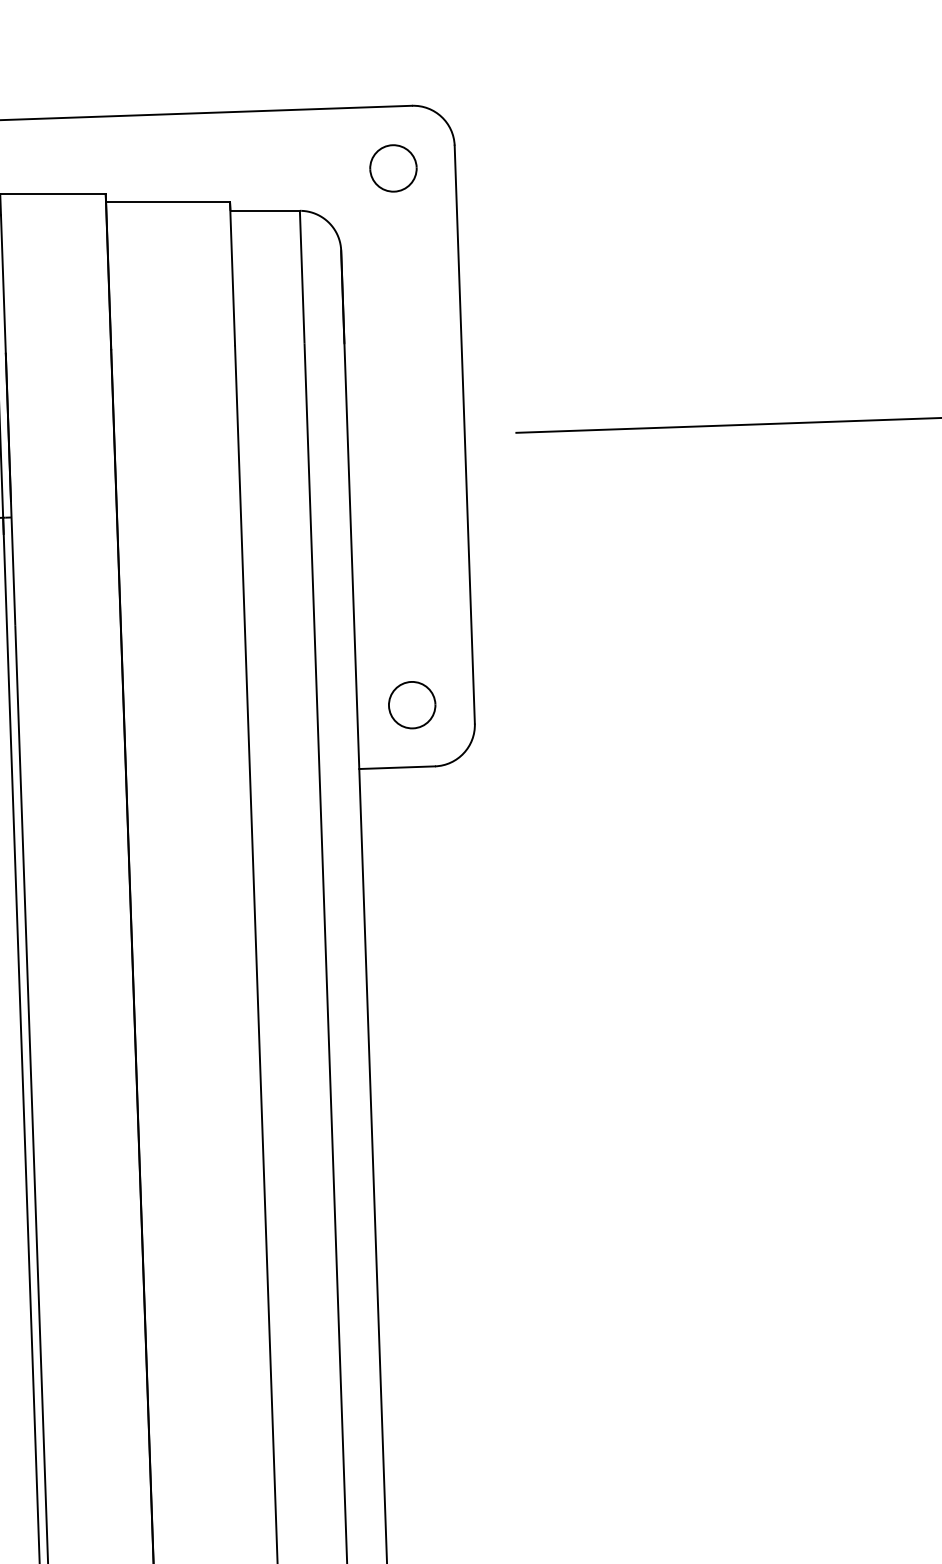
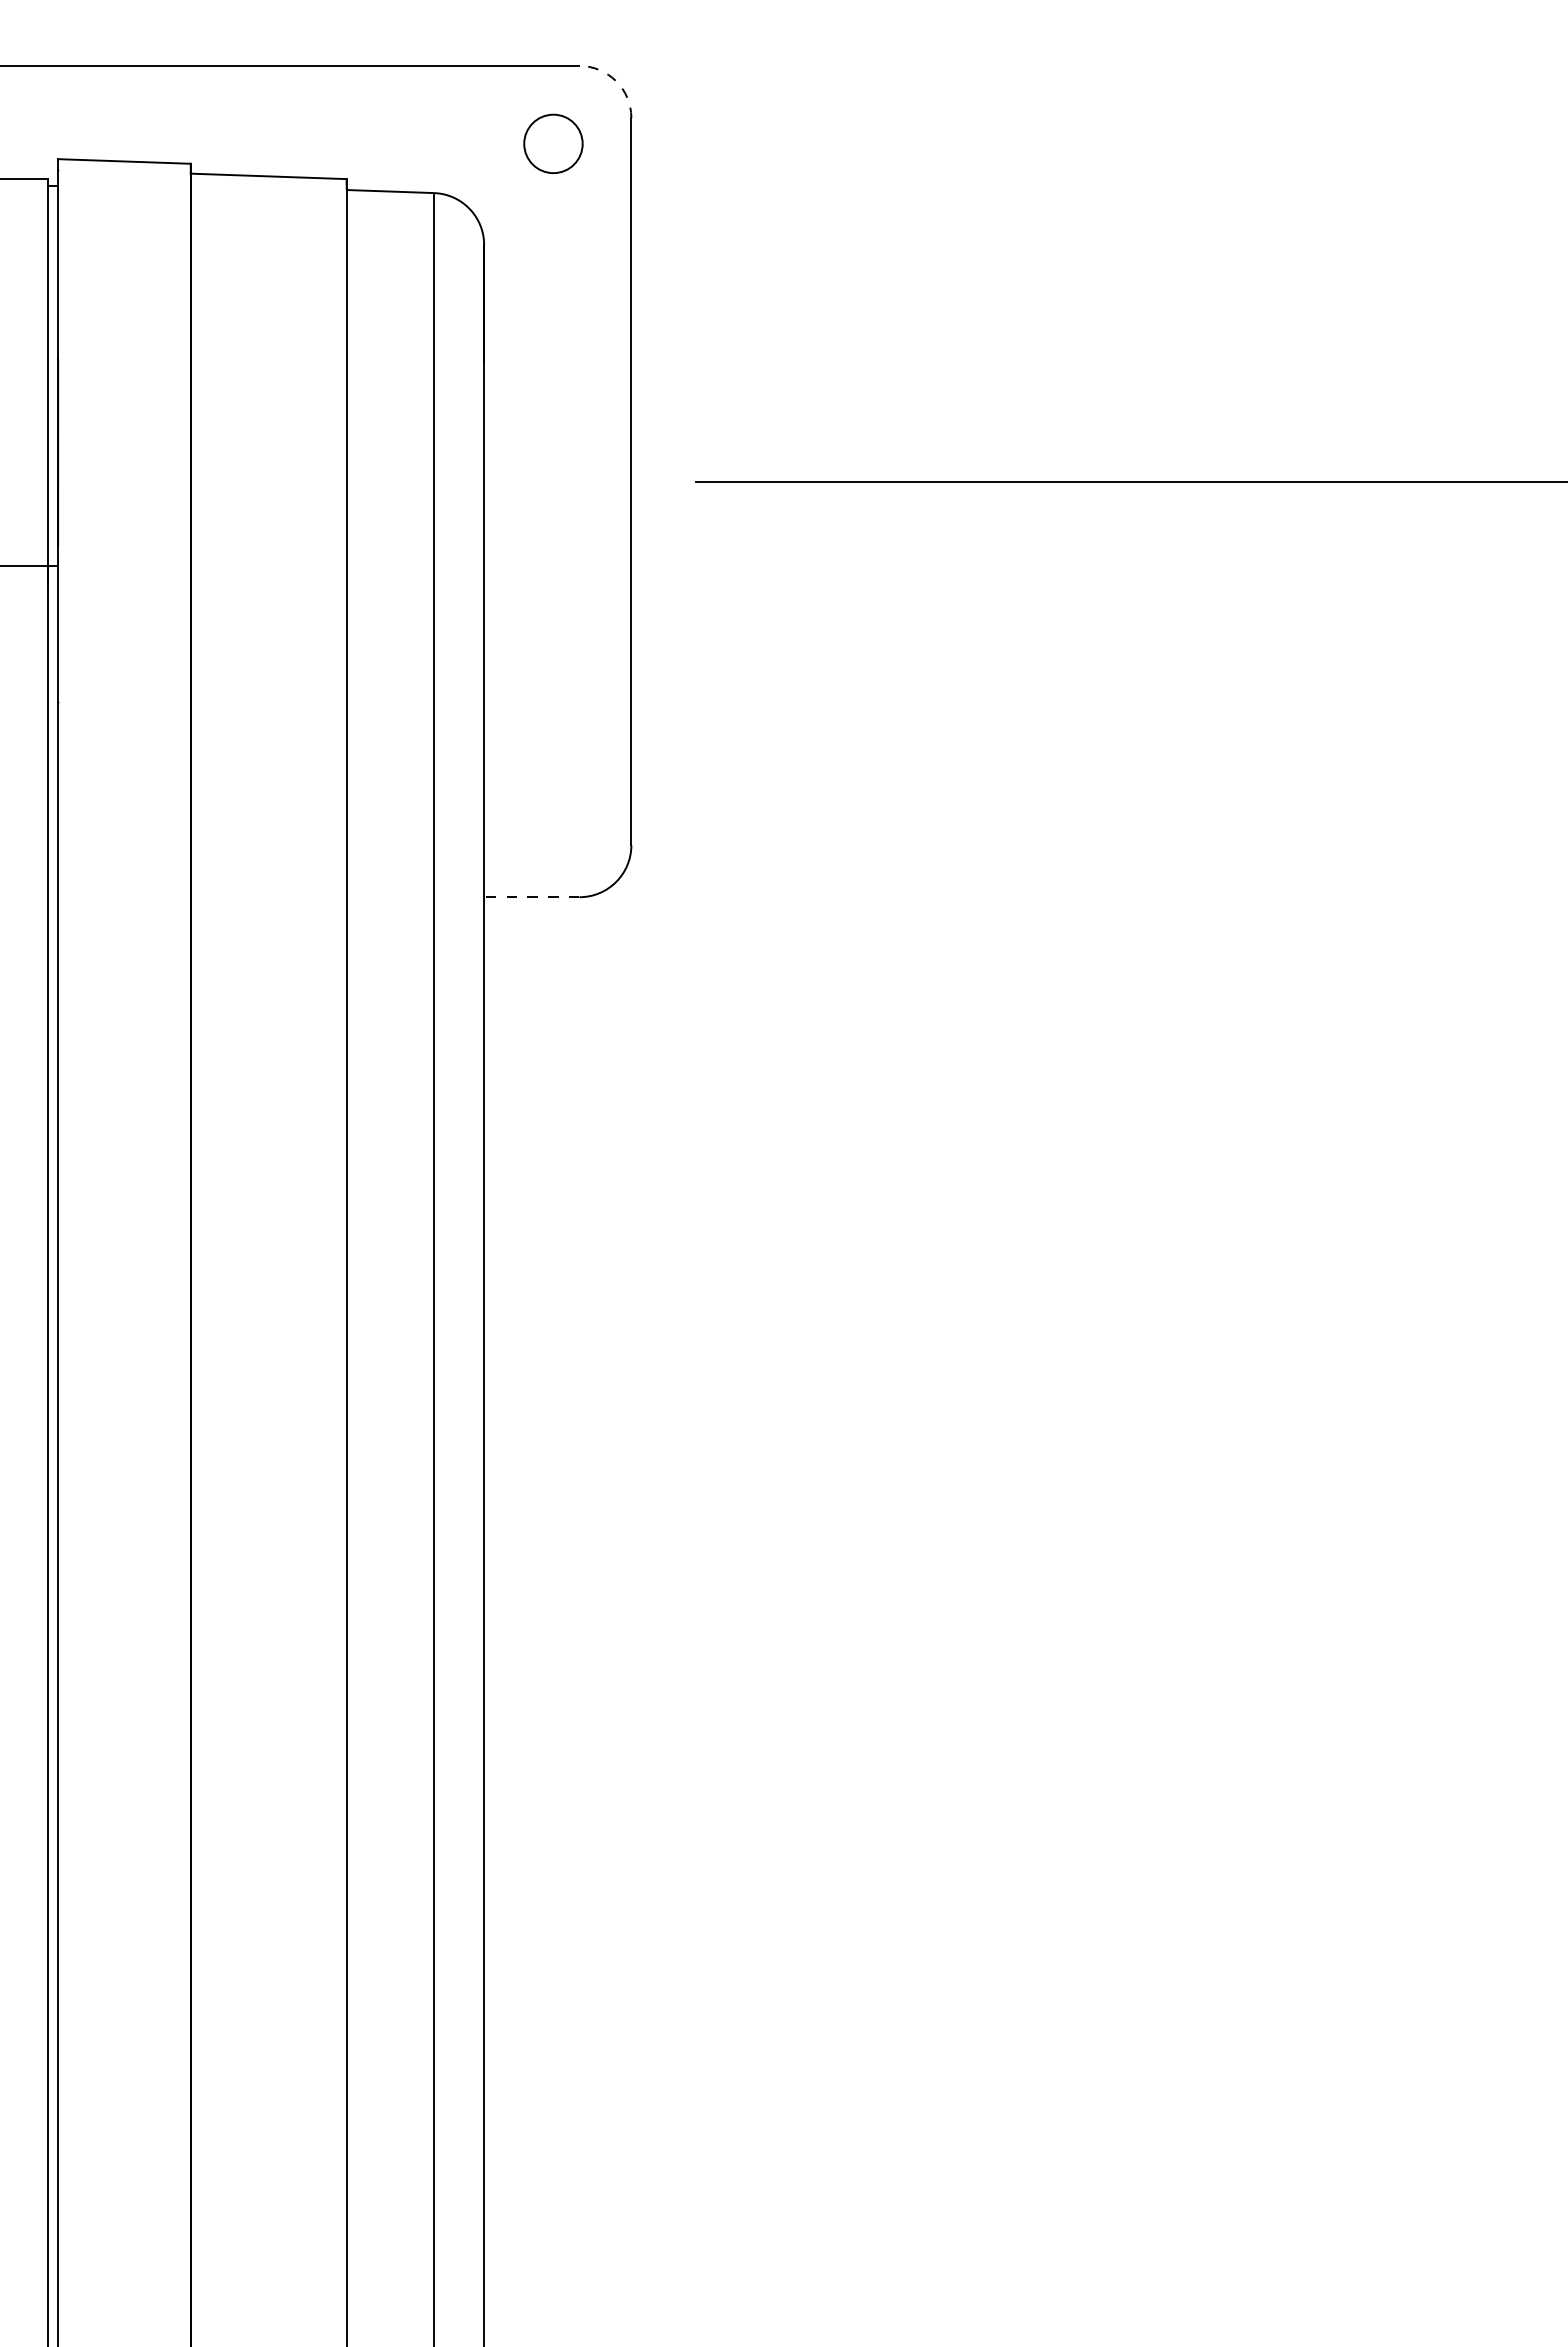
arc: (441, 117) -> (616, 81), solid -> dashed
part: (412, 705) -> (553, 819), removed
line: (396, 767) -> (531, 897), solid -> dashed

